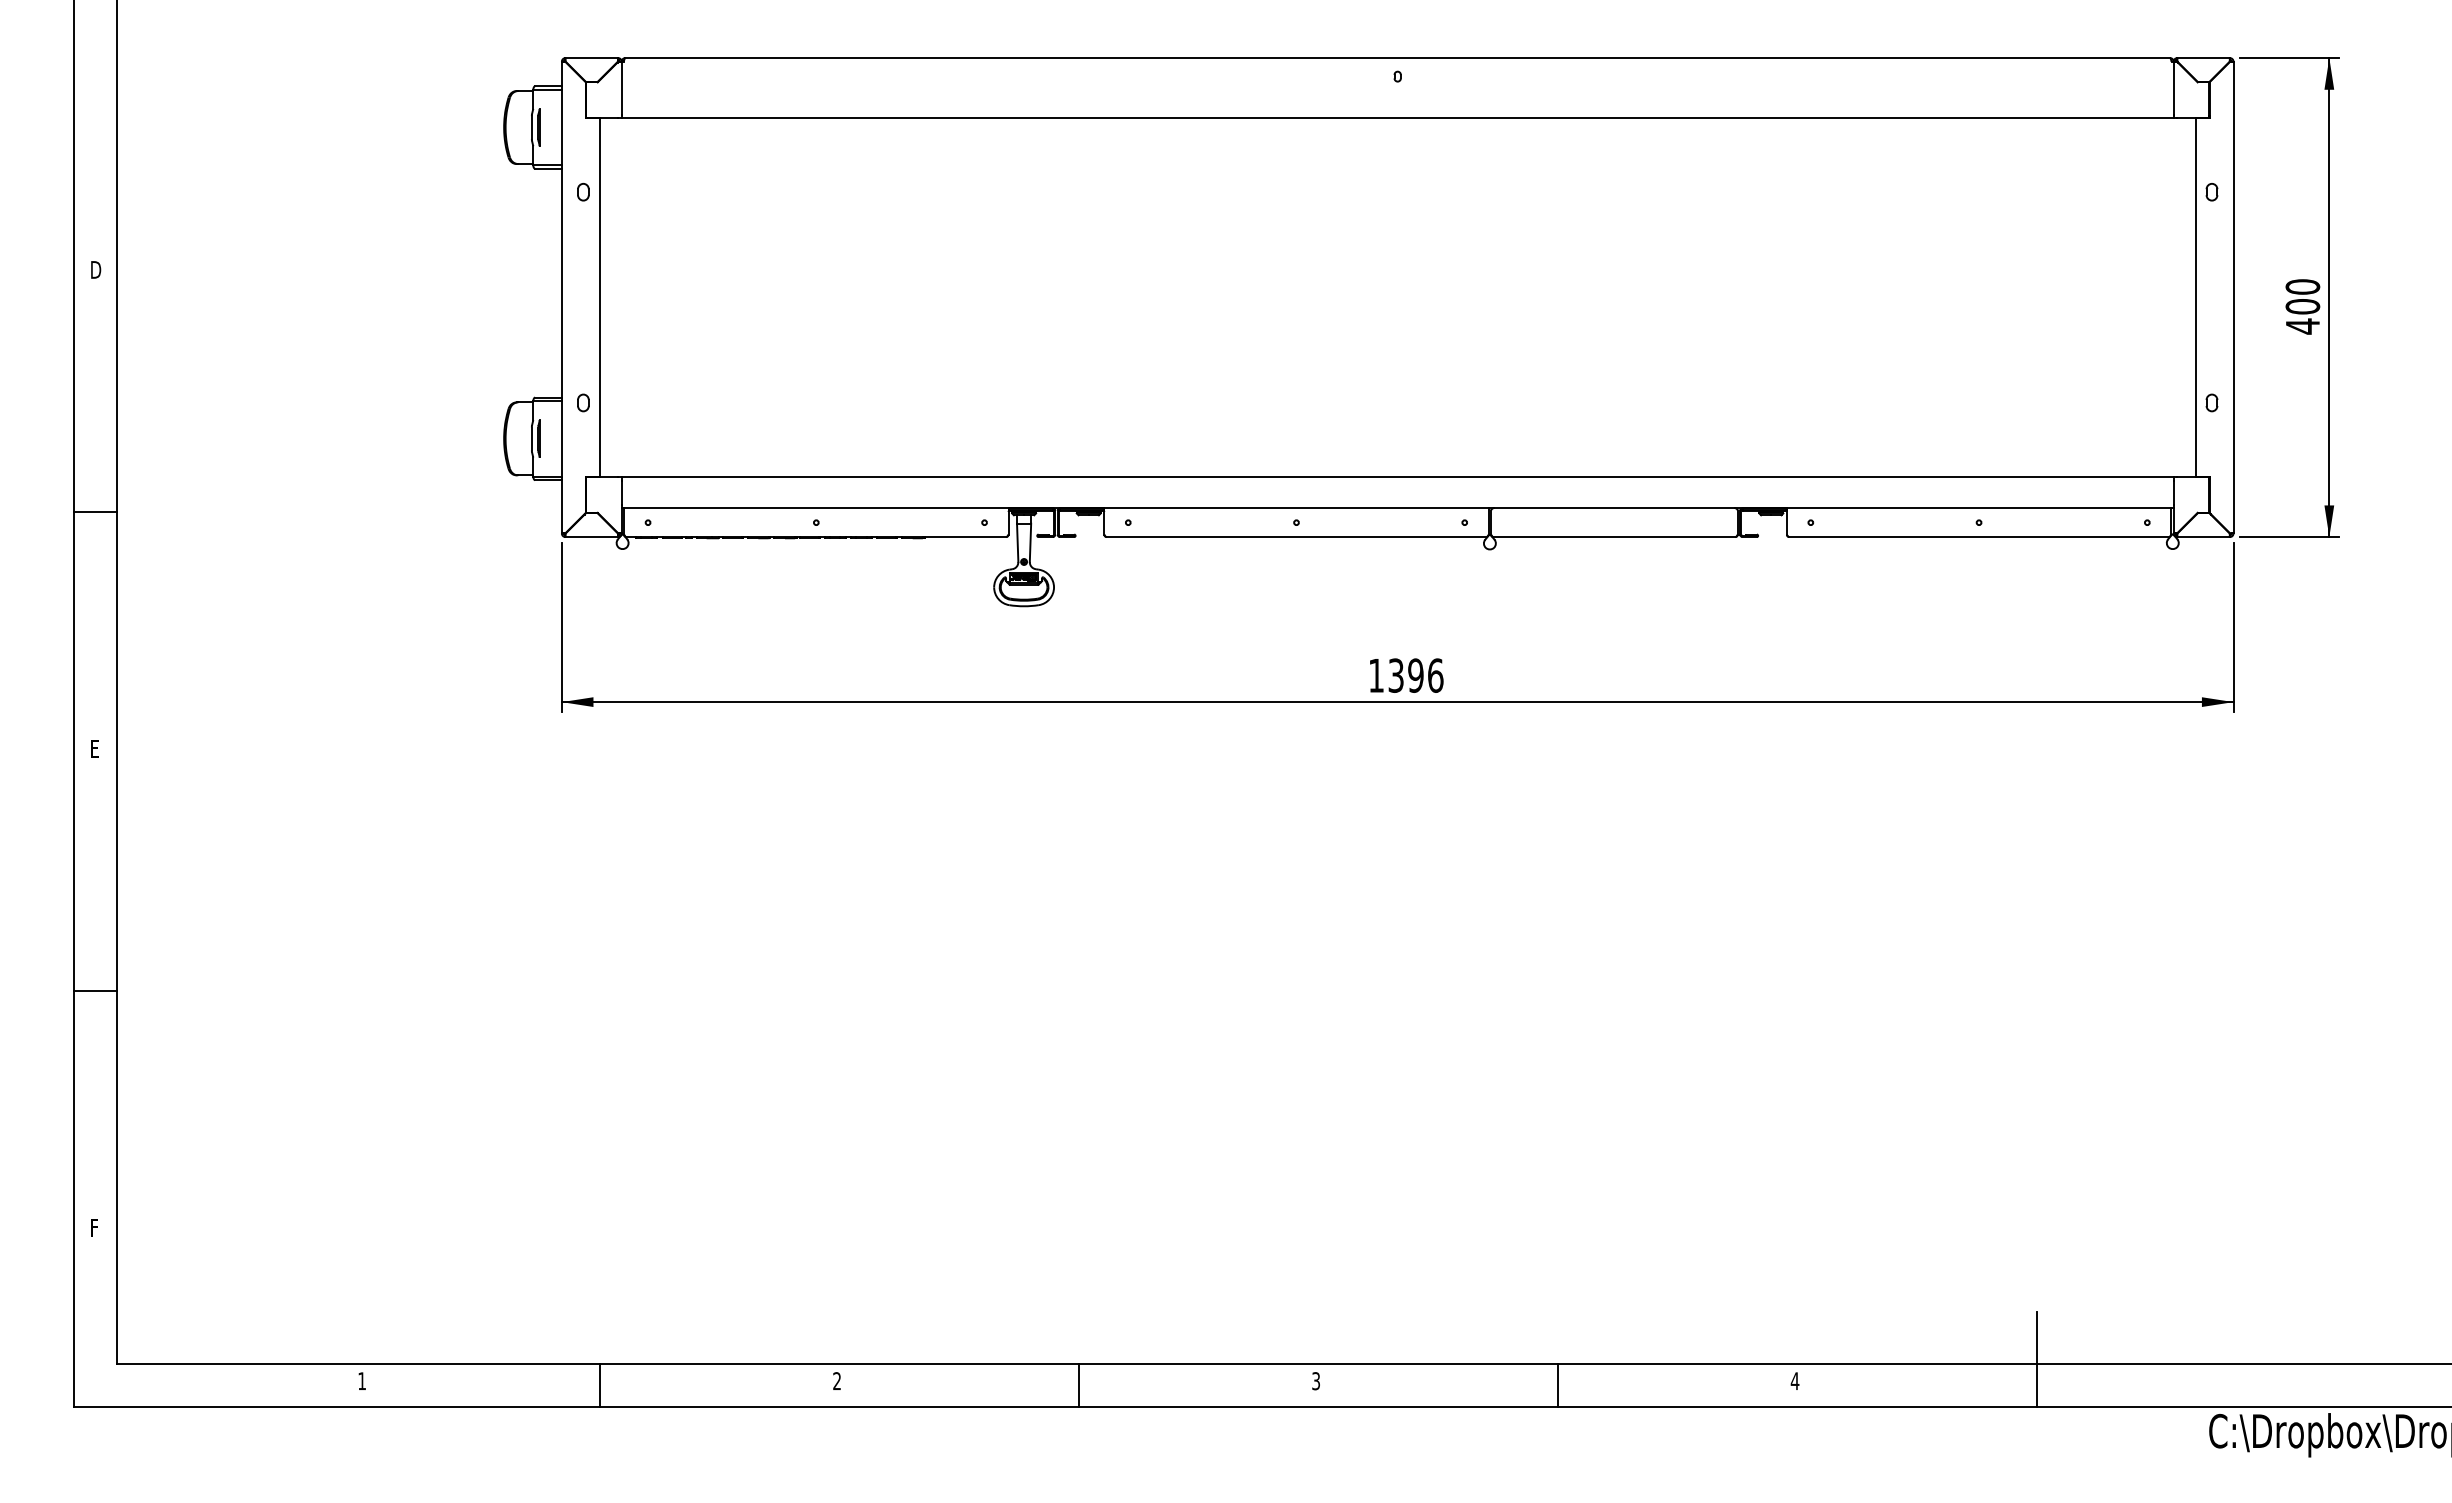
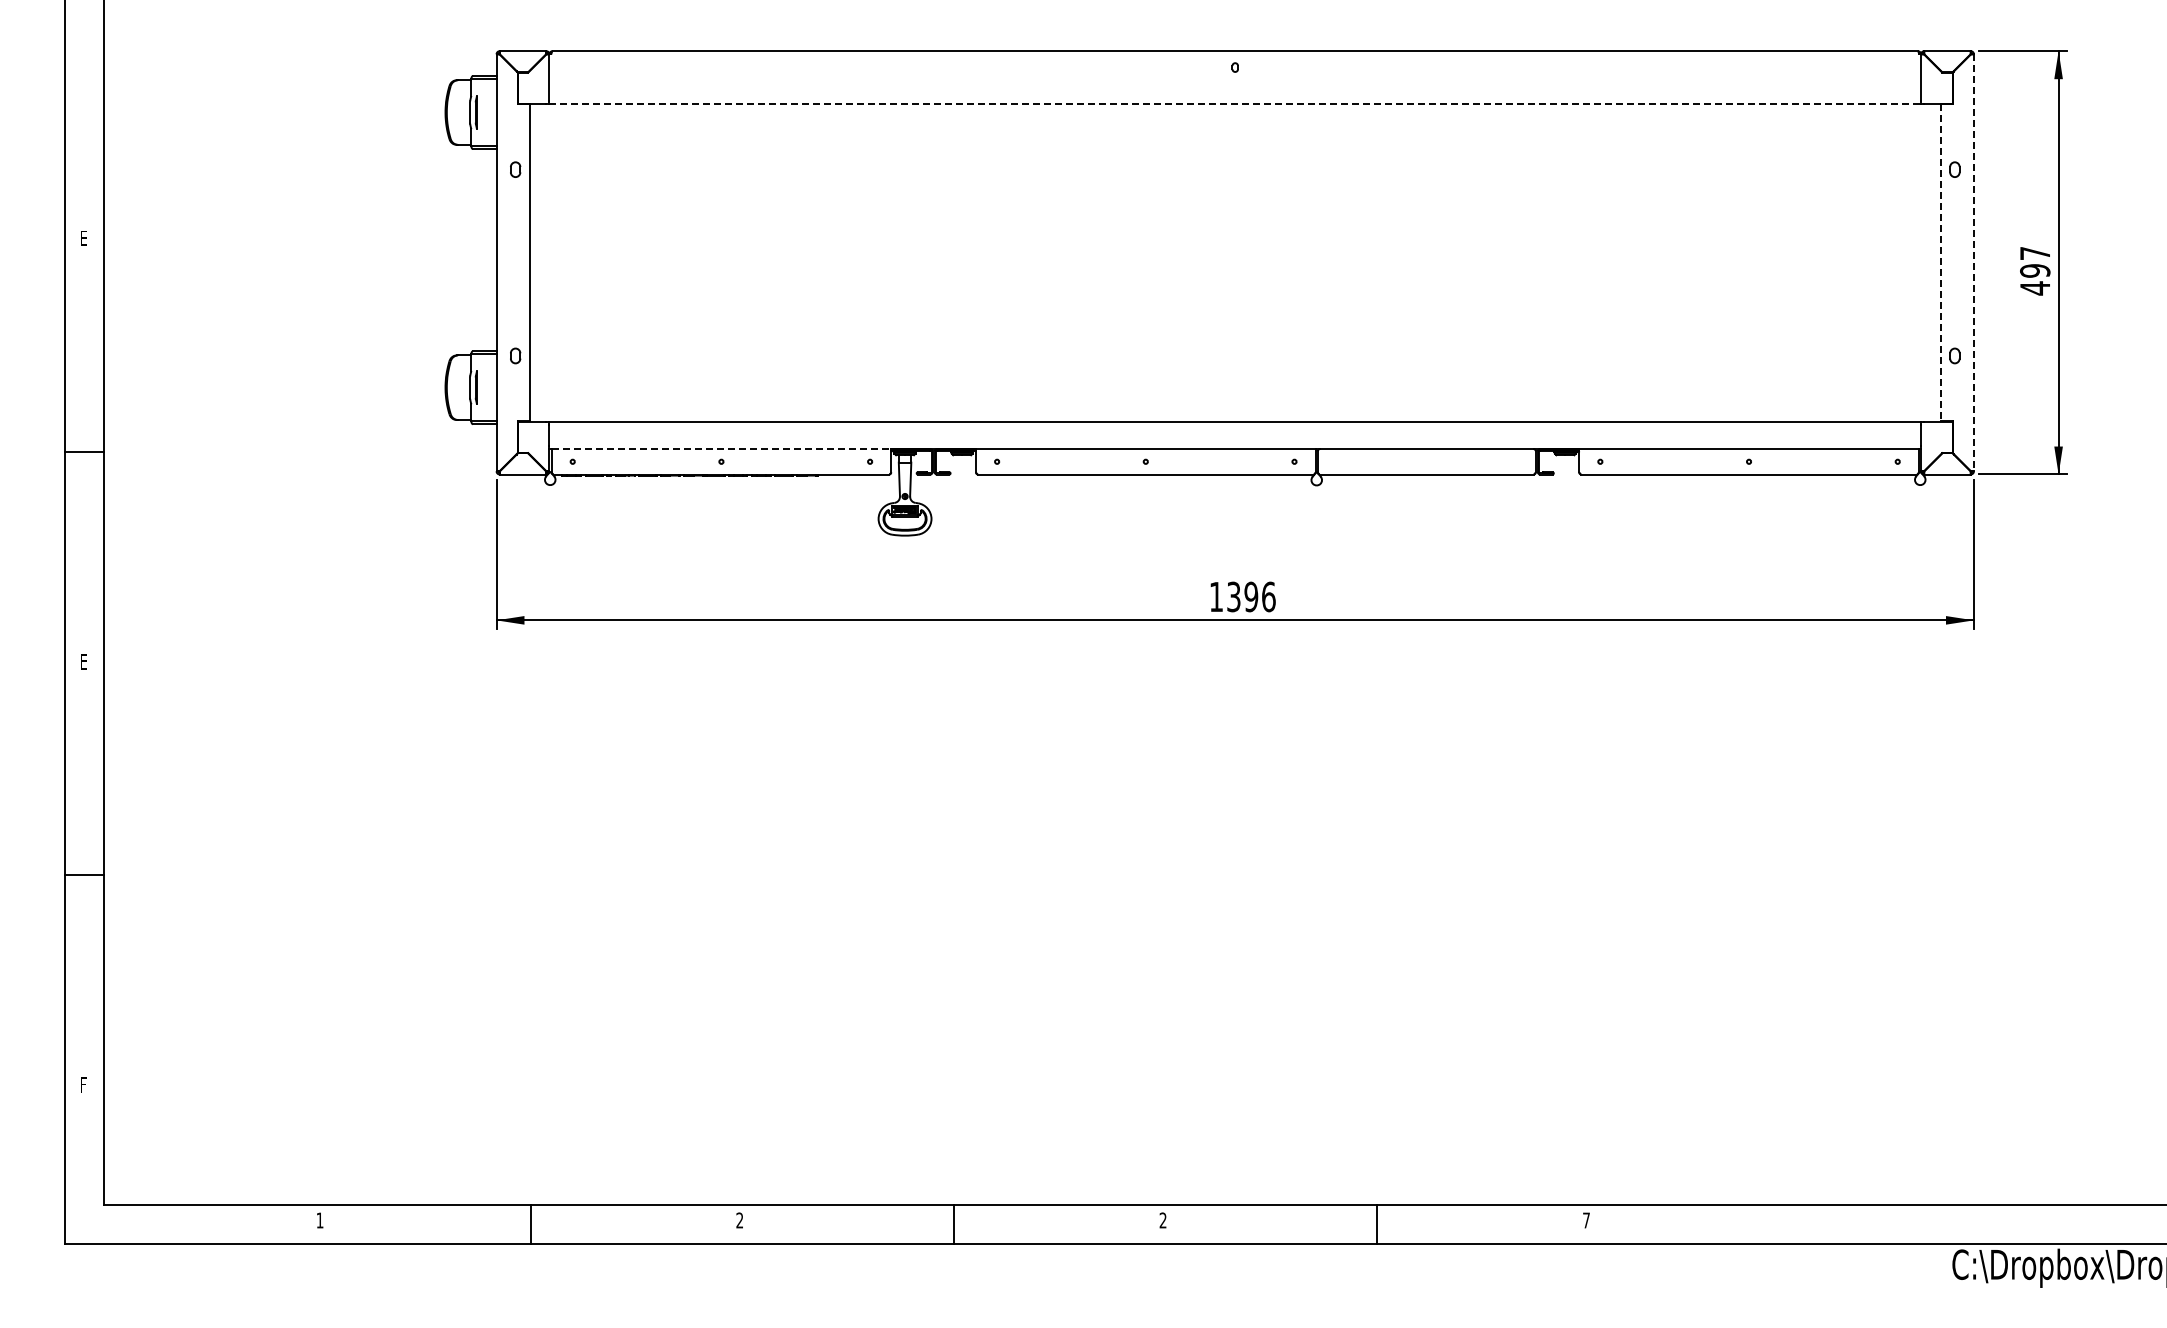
line: (1397, 118) -> (1235, 104), solid -> dashed
text: (95, 270) -> (84, 238), D -> E
text: (2303, 296) -> (2035, 261), 400 -> 497
line: (2195, 298) -> (1940, 263), solid -> dashed
line: (2233, 298) -> (1973, 263), solid -> dashed
line: (816, 508) -> (721, 449), solid -> dashed
line: (2037, 1359) -> (1800, 1201), removed
text: (1315, 1381) -> (1162, 1220), 3 -> 2
text: (1795, 1381) -> (1586, 1220), 4 -> 7

